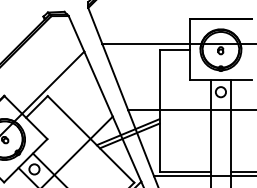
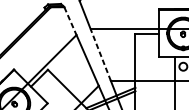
line: (76, 34) -> (70, 21), solid -> dashed
line: (115, 76) -> (100, 54), solid -> dashed

